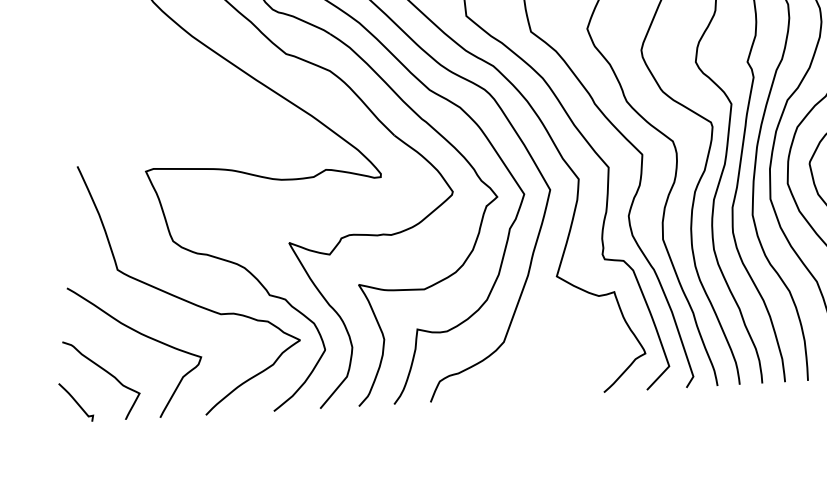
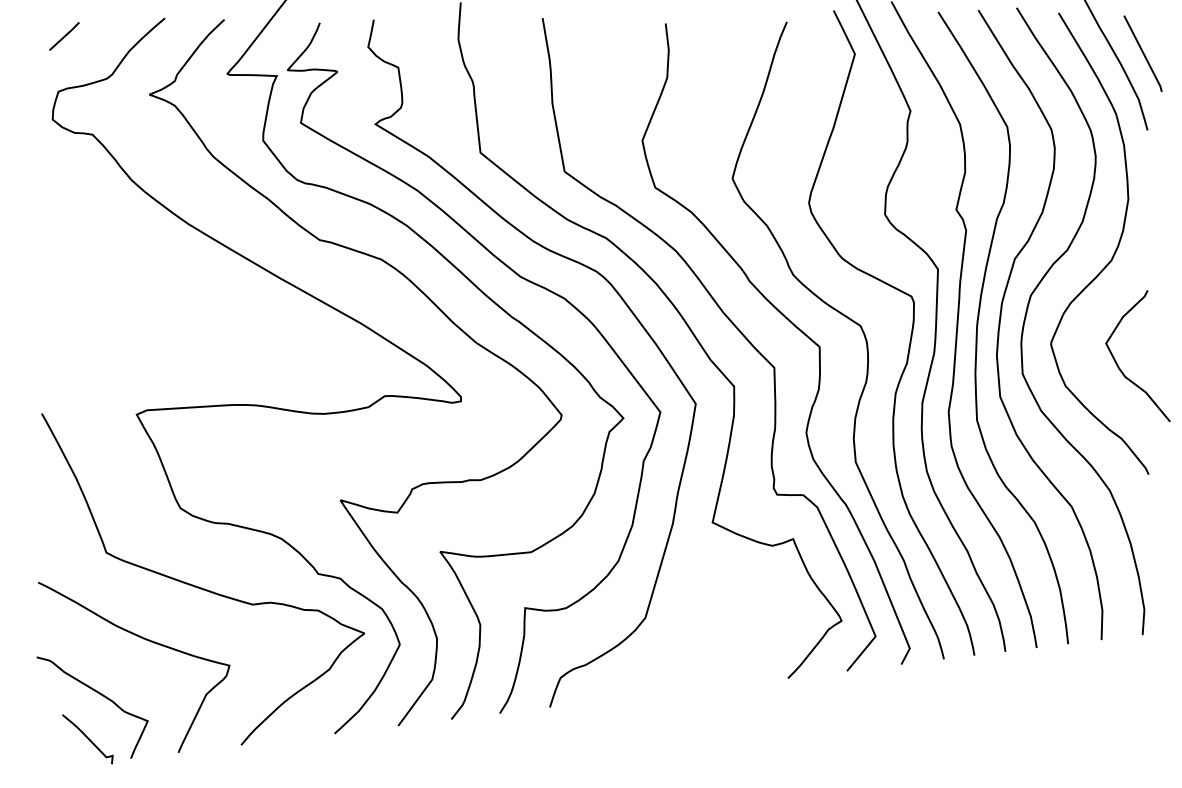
curve: (75, 402) -> (87, 739), moved

